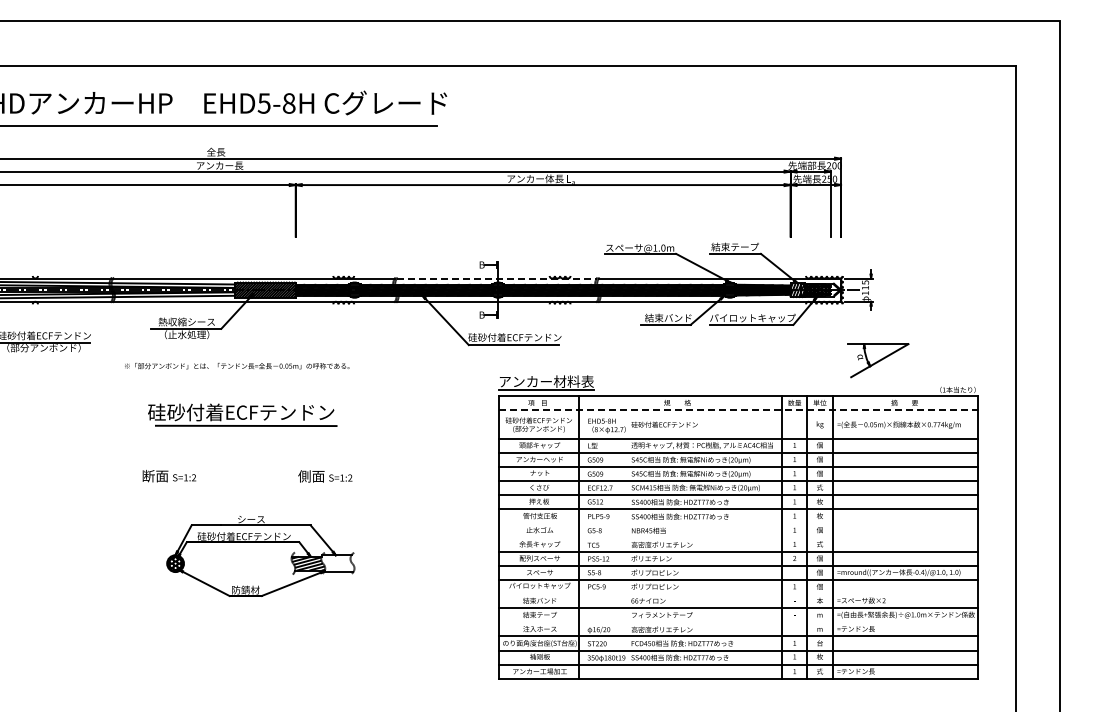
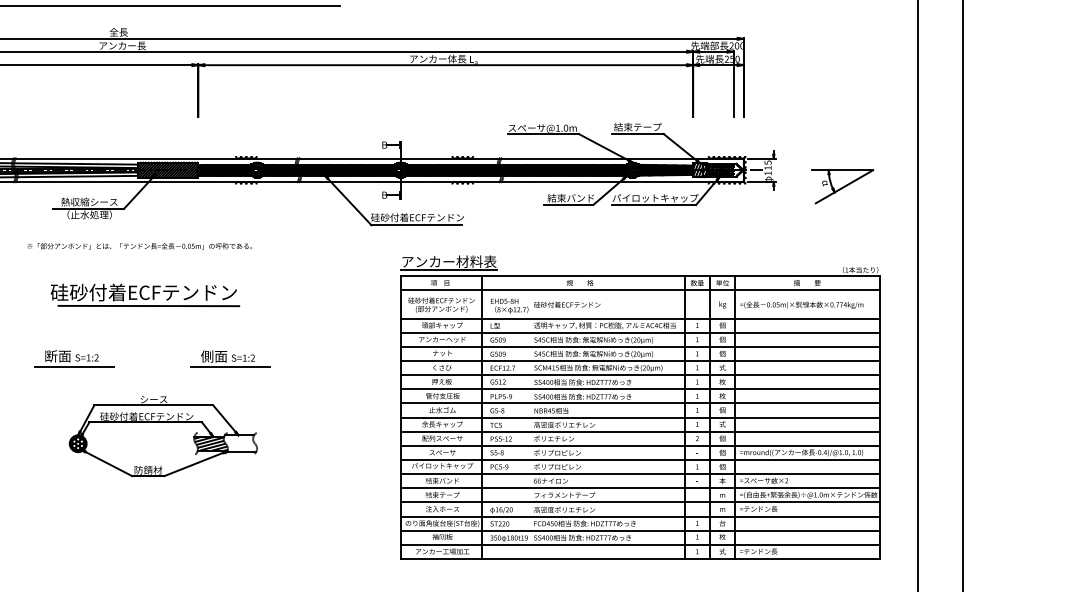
line: (496, 278) -> (399, 158), dashed -> solid
part: (878, 360) -> (843, 186), moved
line: (738, 410) -> (641, 290), dashed -> solid
line: (171, 486) -> (74, 366), added
line: (327, 486) -> (230, 366), added
line: (737, 523) -> (640, 403), added
line: (737, 537) -> (640, 417), added
line: (737, 594) -> (640, 474), added
line: (737, 622) -> (640, 502), added

